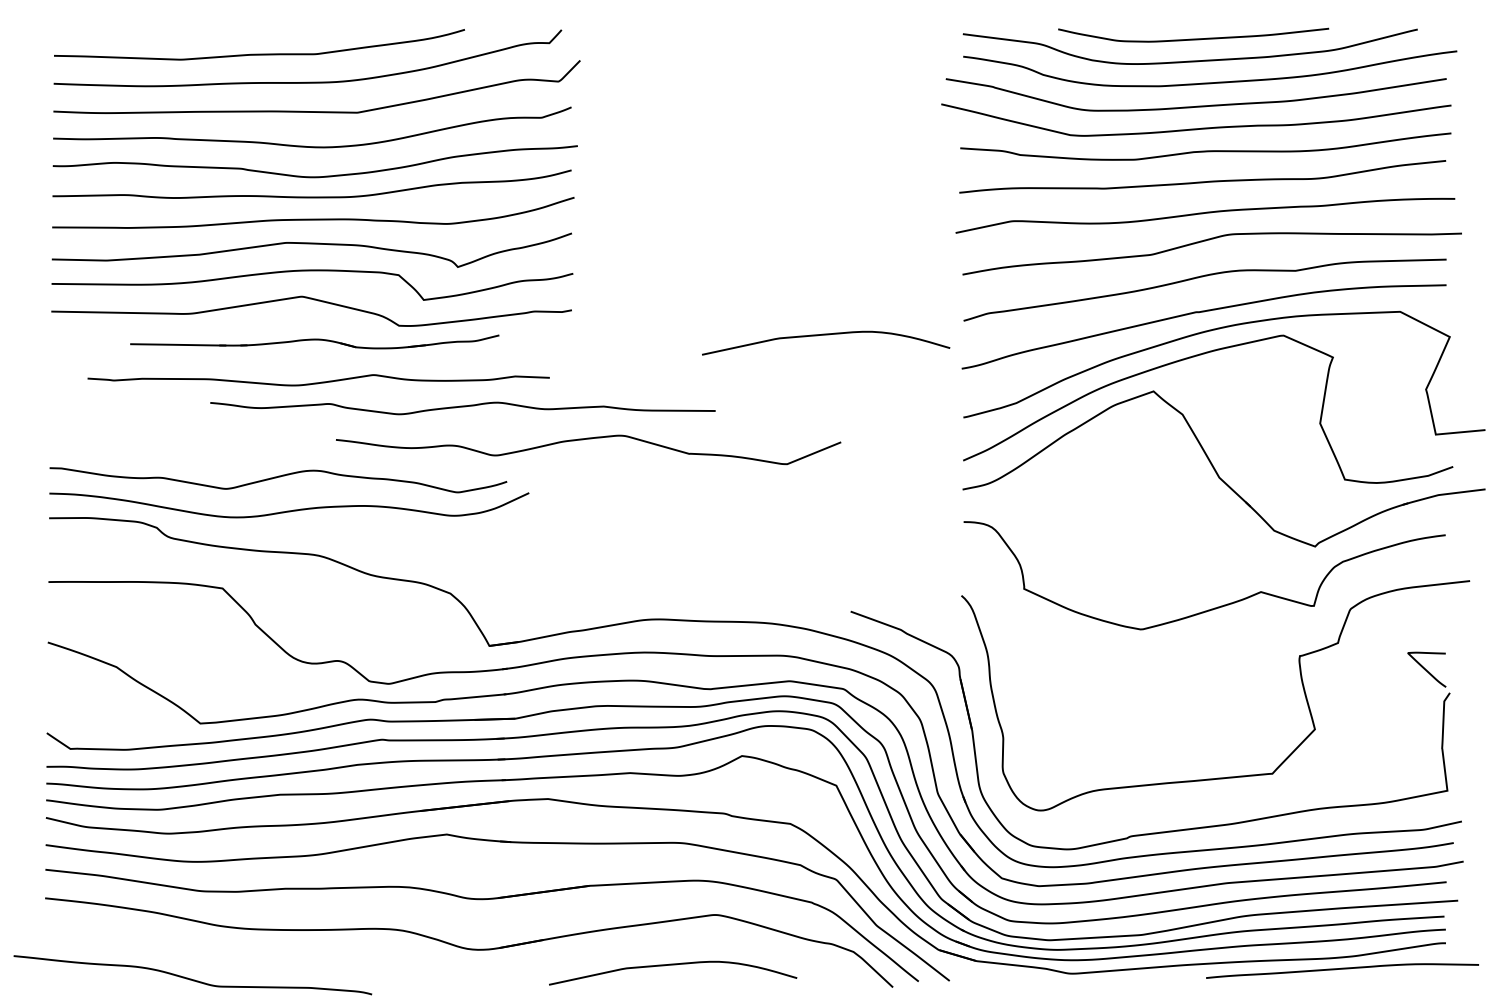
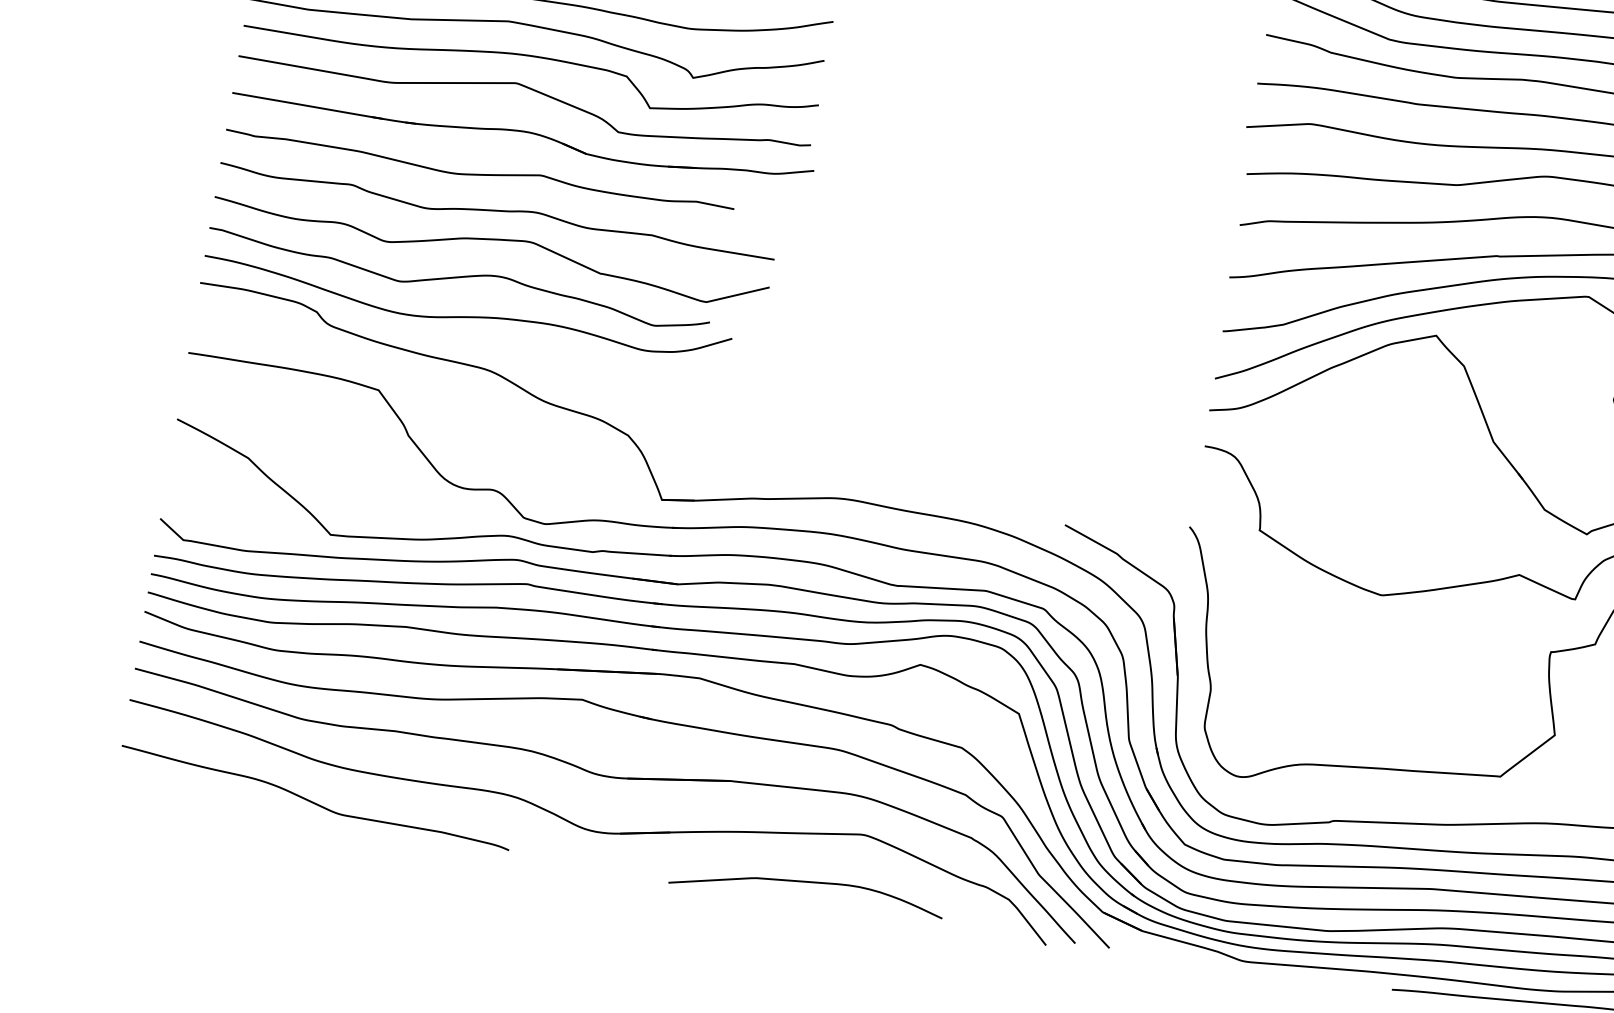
curve: (826, 335) -> (1086, 217), removed
part: (314, 341) -> (522, 134), size x1.43
curve: (318, 382) -> (479, 174), moved
curve: (462, 407) -> (496, 211), moved
curve: (588, 439) -> (492, 240), moved
curve: (191, 978) -> (313, 801), moved

